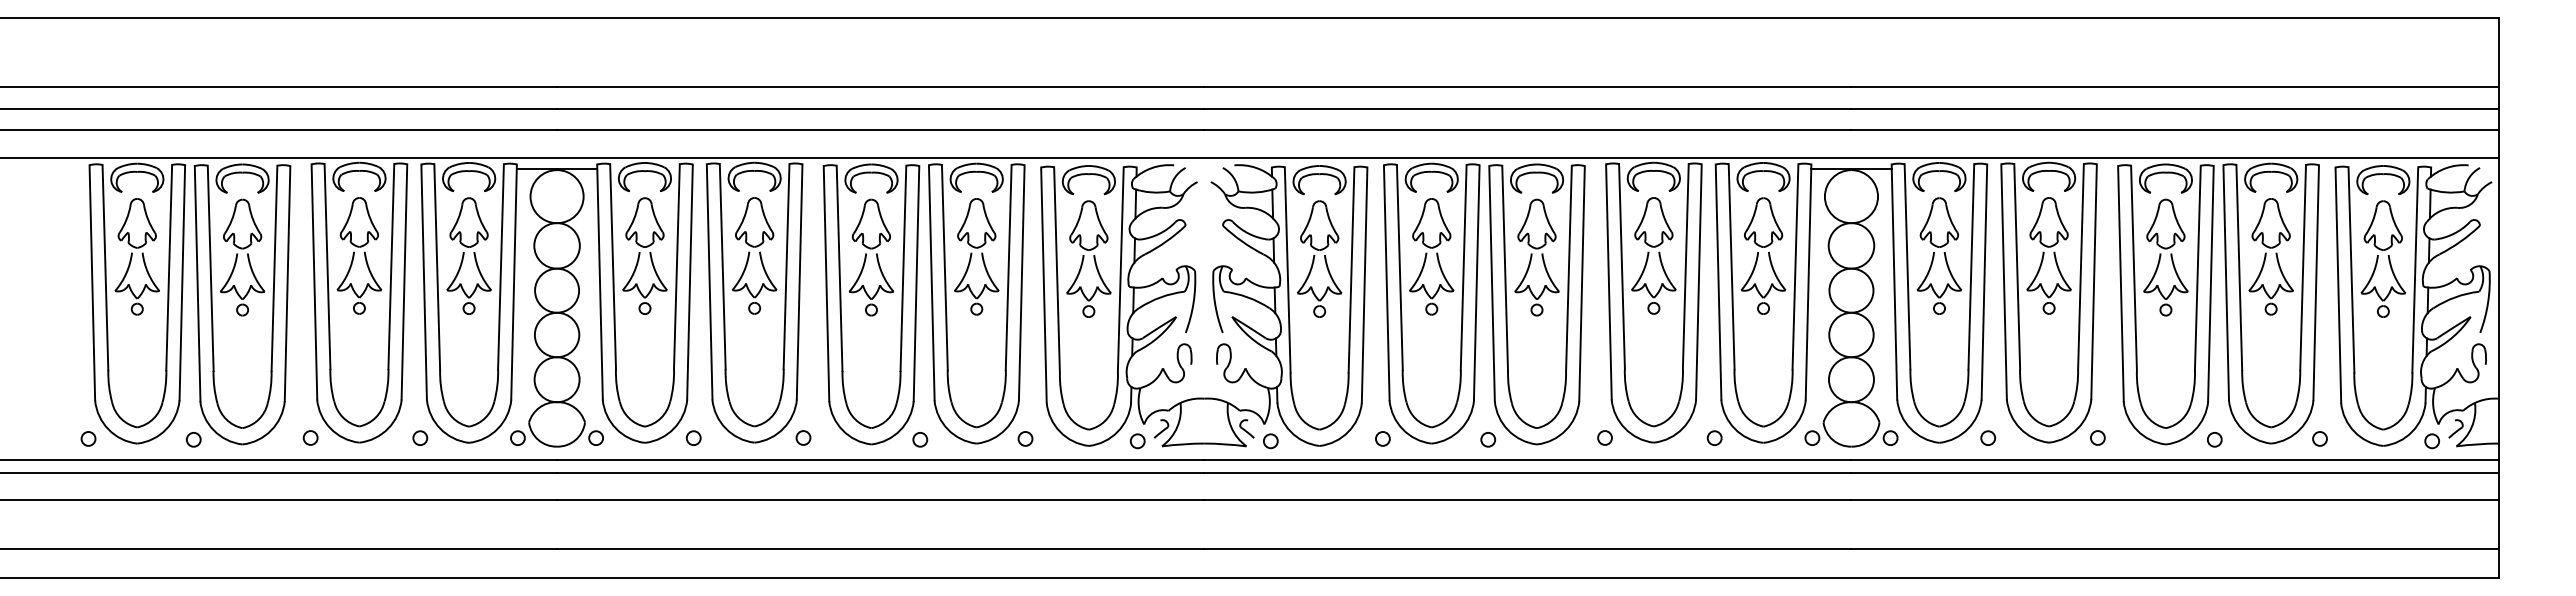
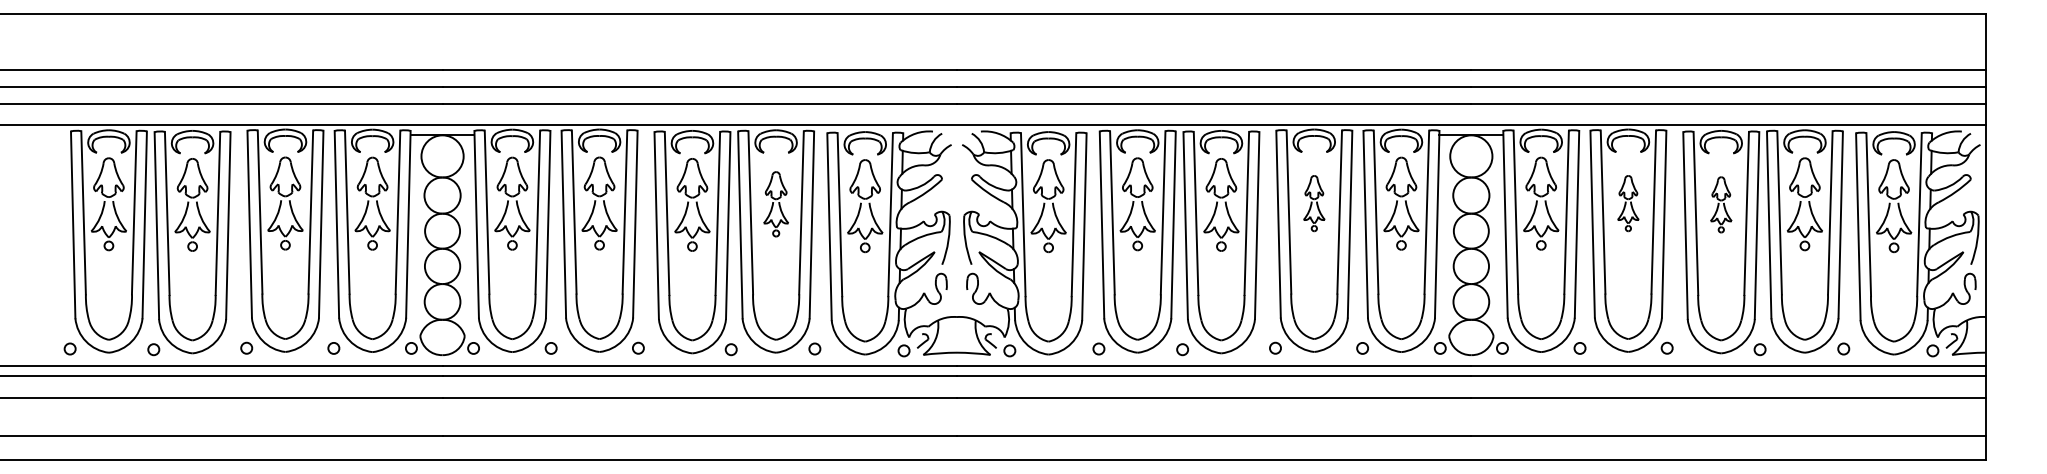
part: (1653, 255) -> (1313, 203), size x0.6
part: (2048, 255) -> (1627, 203), size x0.6
part: (976, 256) -> (775, 204), size x0.7
part: (2165, 257) -> (1720, 204), size x0.6

